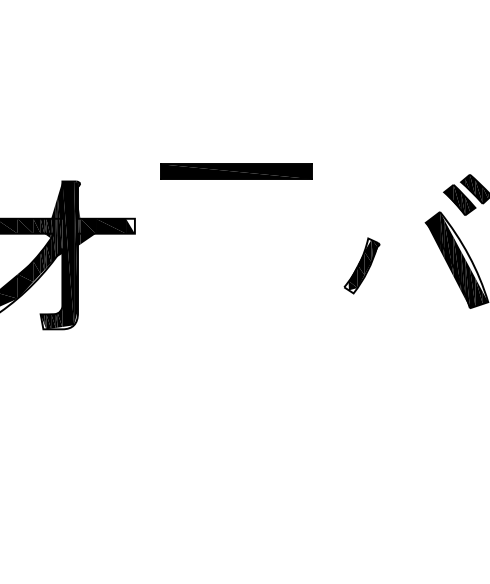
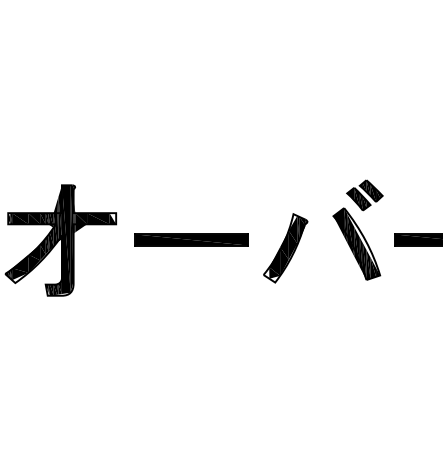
part: (235, 171) -> (191, 239), moved
part: (361, 266) -> (285, 248), size x1.67

